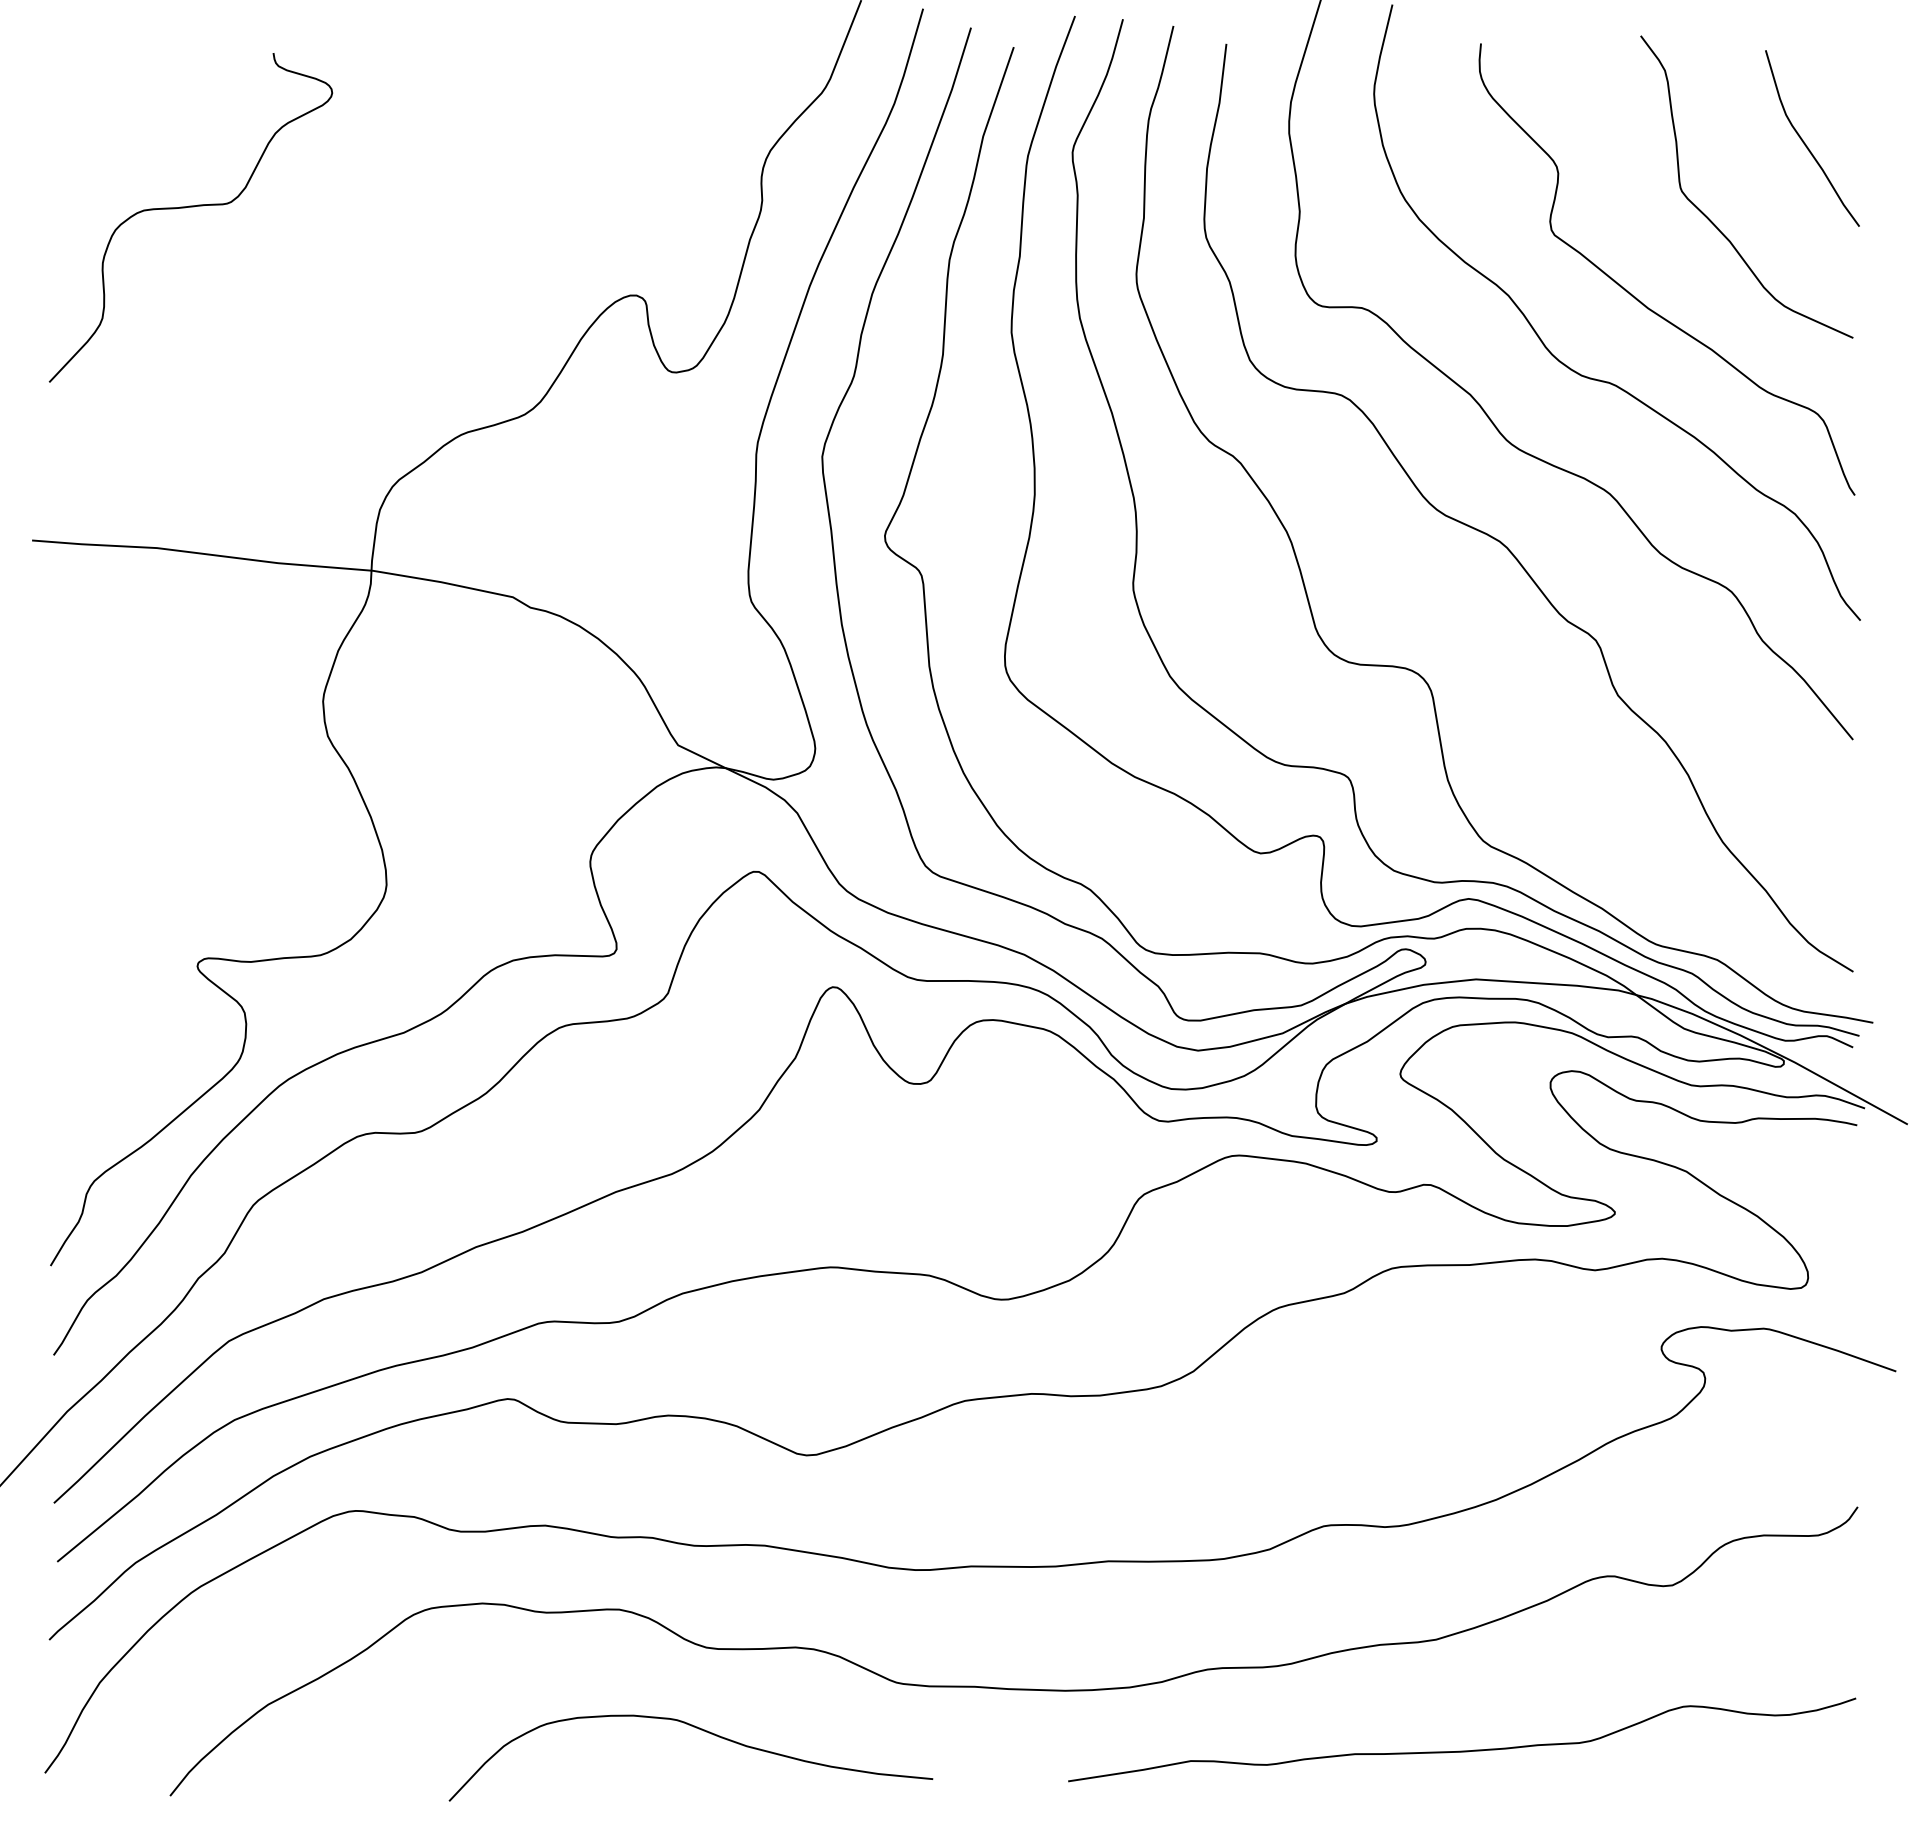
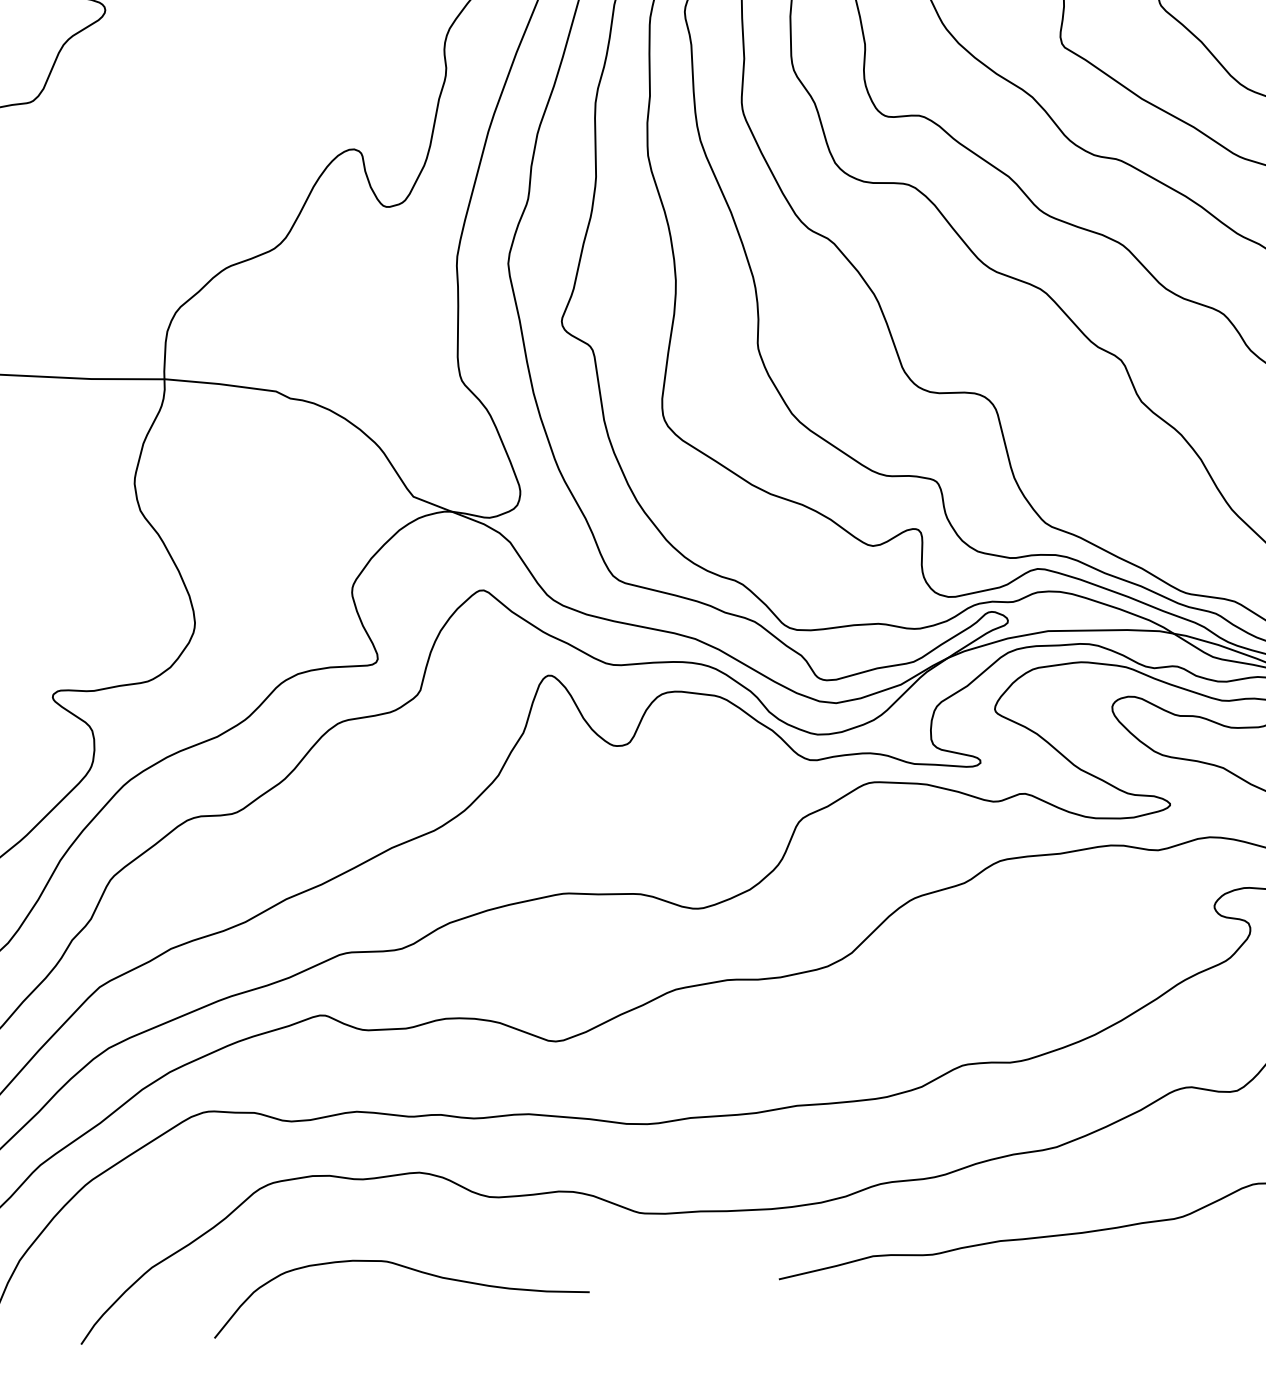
curve: (703, 1731) -> (408, 1268), moved

